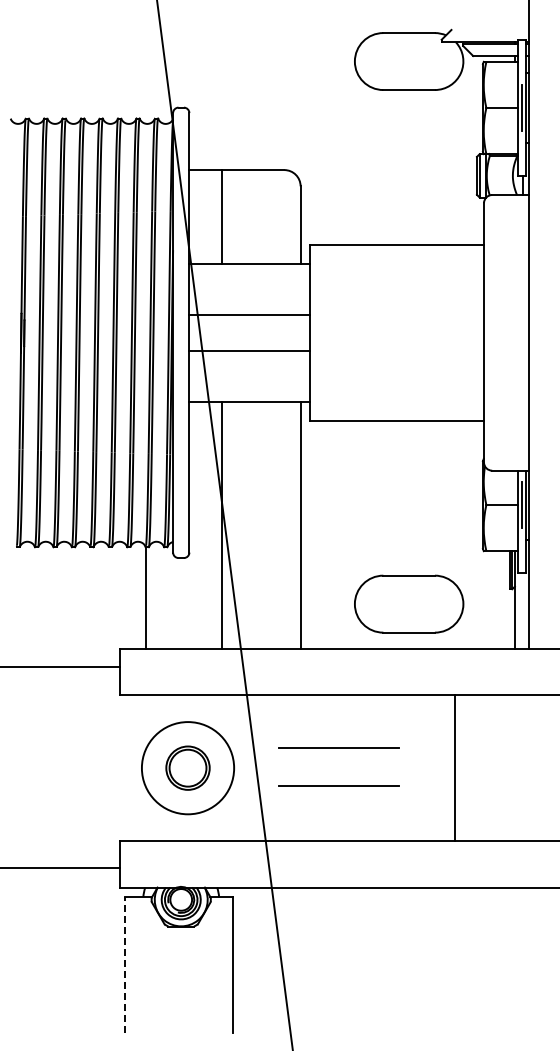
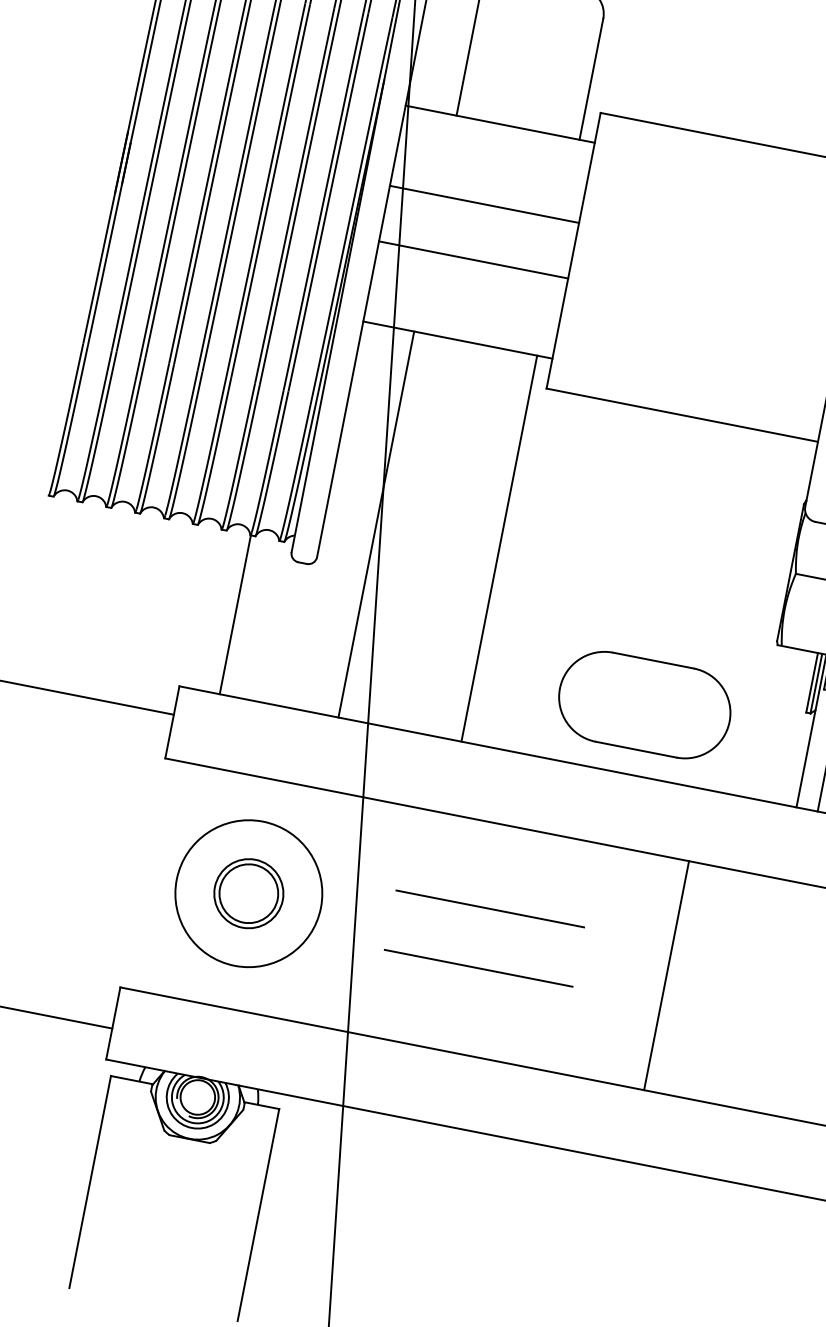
line: (125, 964) -> (90, 1181), dashed -> solid

